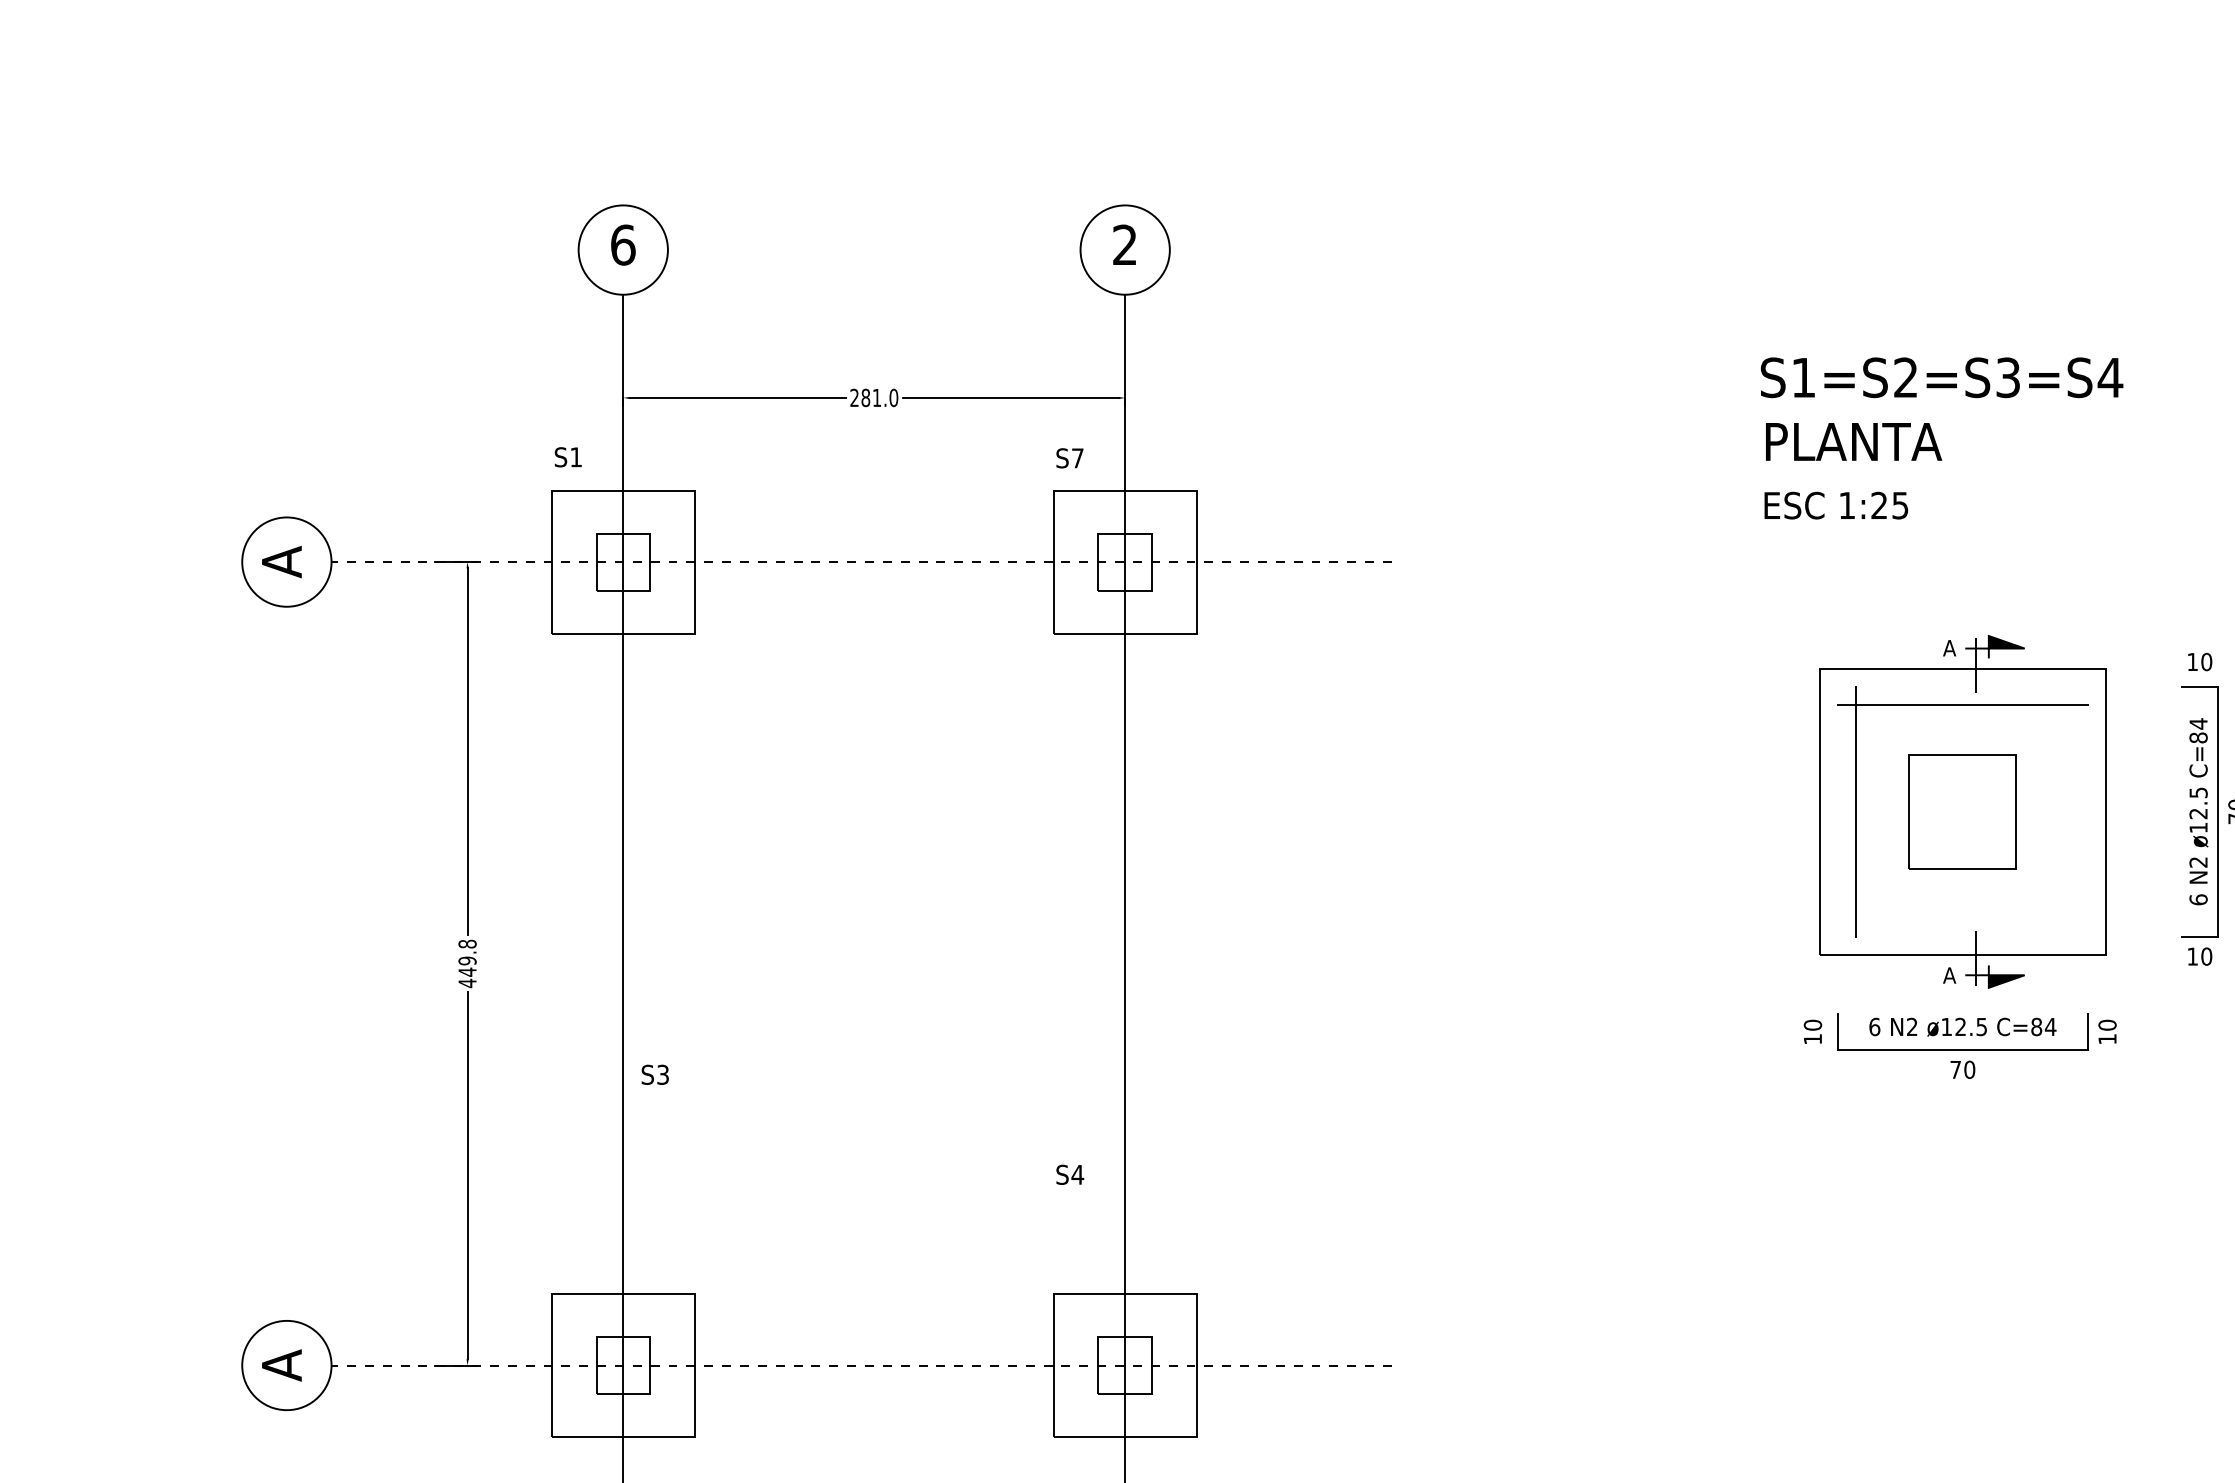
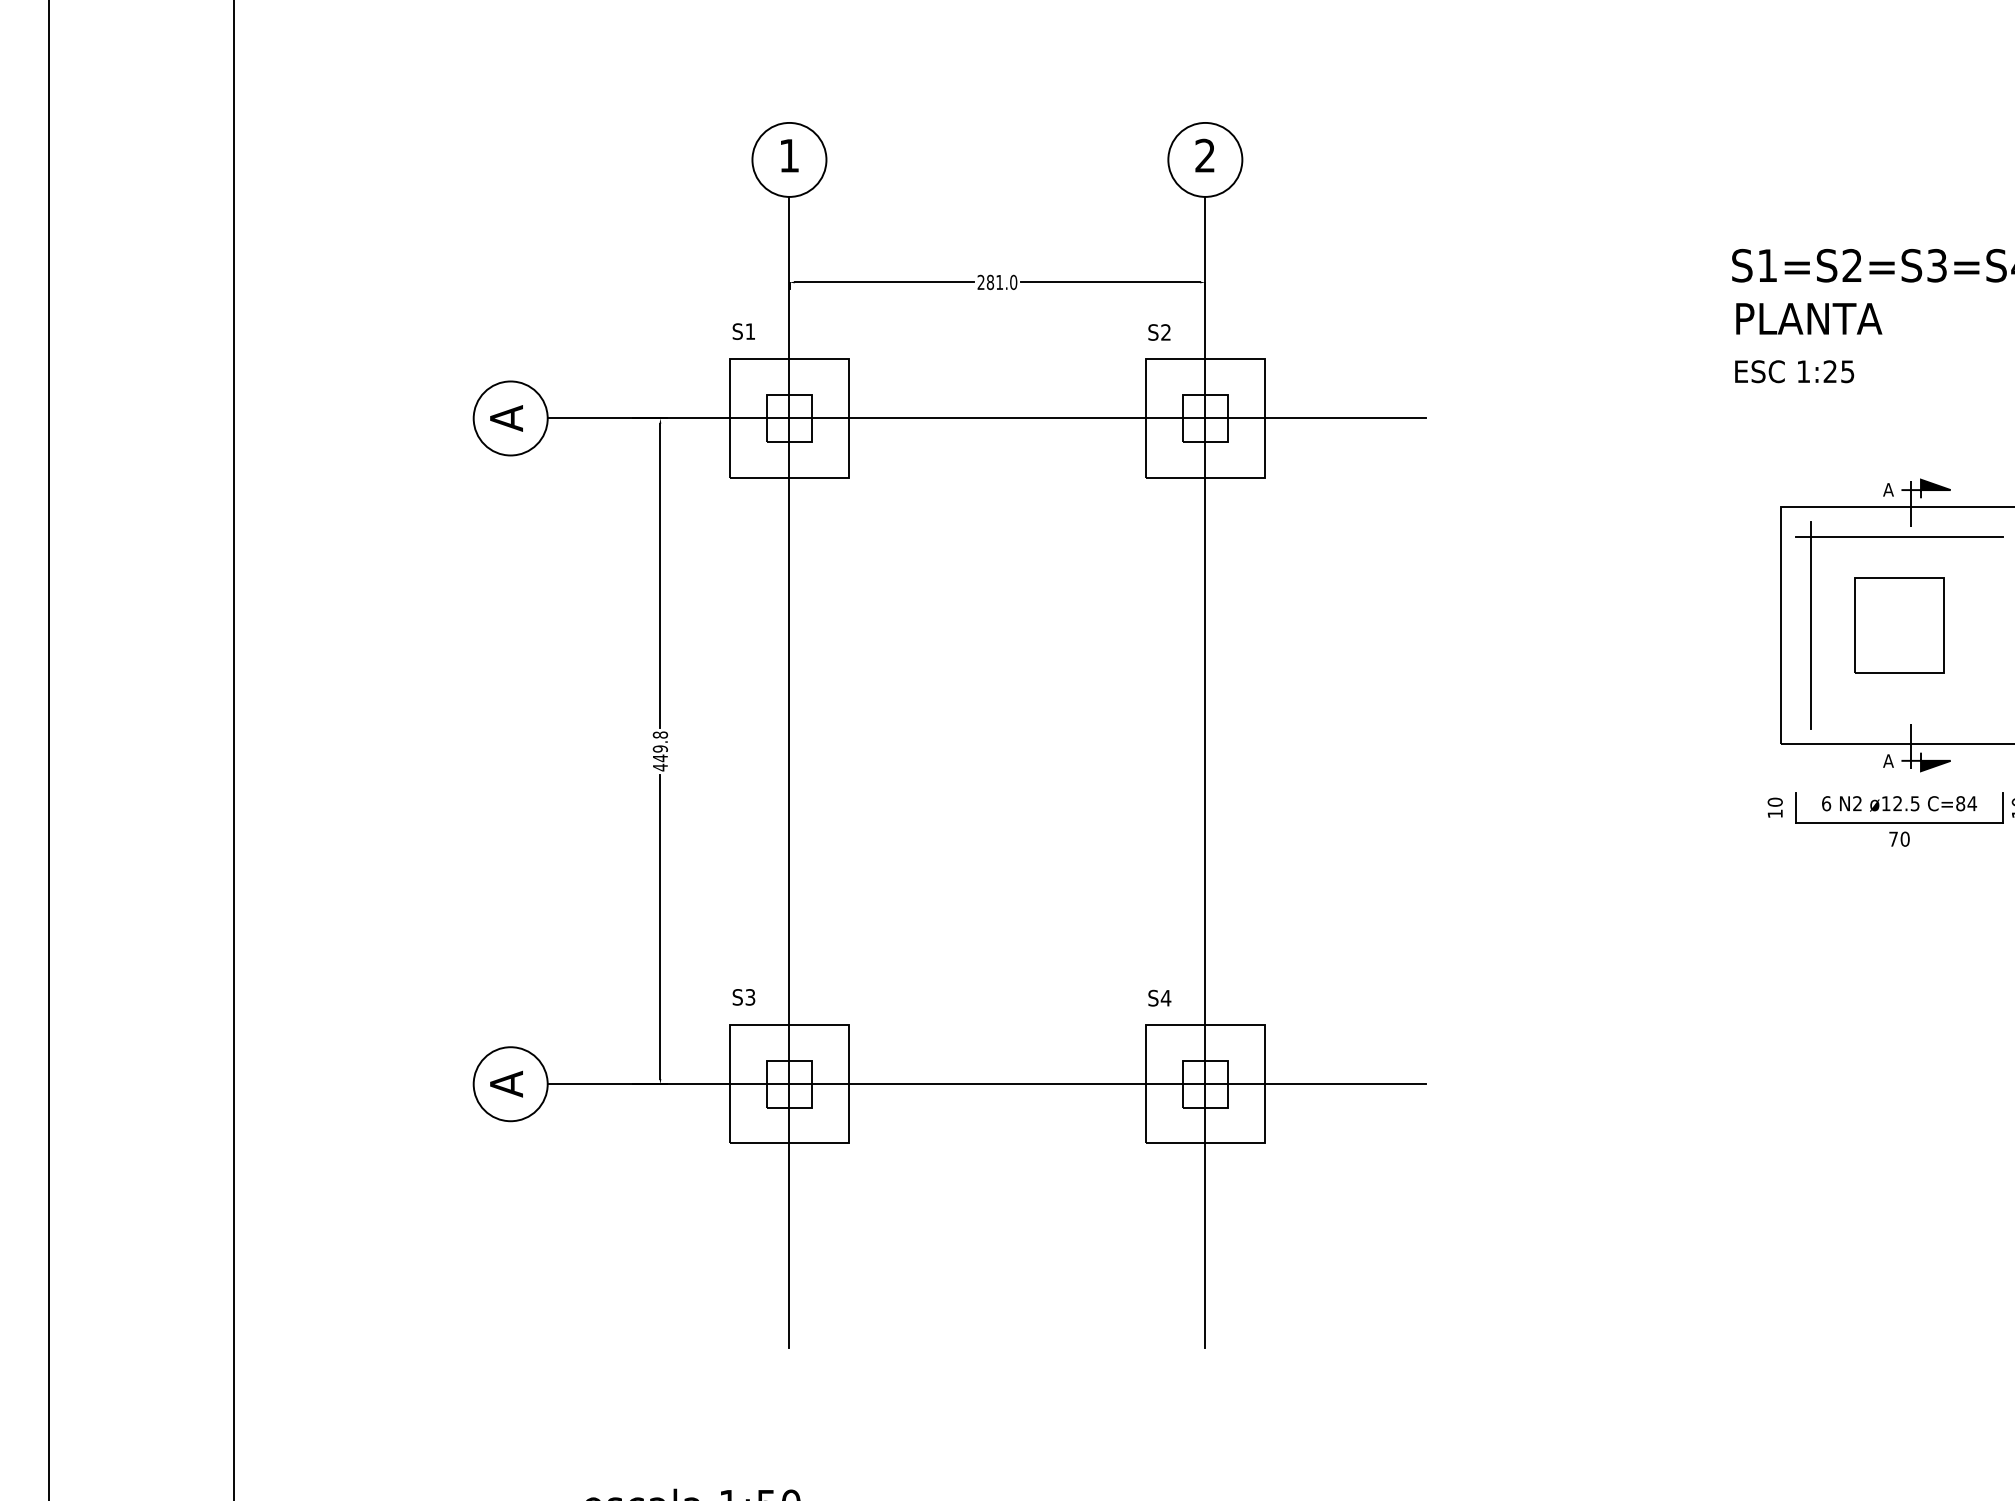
text: (623, 244) -> (789, 155), 6 -> 1
text: (1077, 458) -> (1165, 332), S7 -> S2
line: (861, 562) -> (986, 418), dashed -> solid
text: (654, 1075) -> (743, 997), moved
text: (1069, 1173) -> (1159, 997), moved
line: (861, 1365) -> (986, 1084), dashed -> solid

